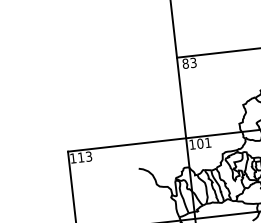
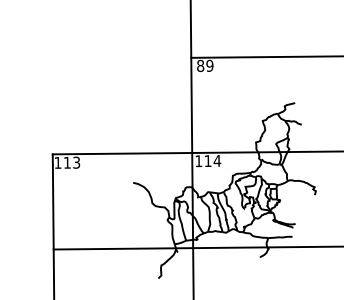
text: (193, 62) -> (209, 65), 83 -> 89
text: (204, 143) -> (212, 161), 101 -> 114

